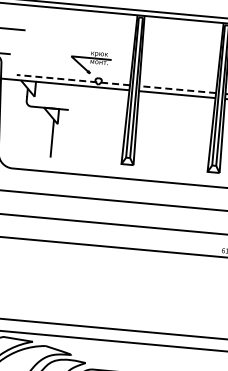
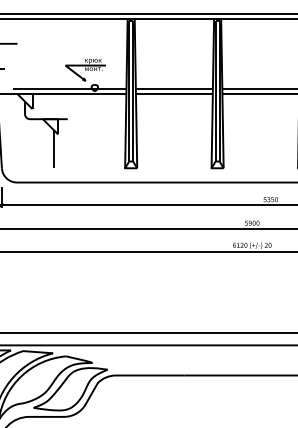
line: (73, 80) -> (69, 89), dashed -> solid
line: (177, 90) -> (174, 89), dashed -> solid

